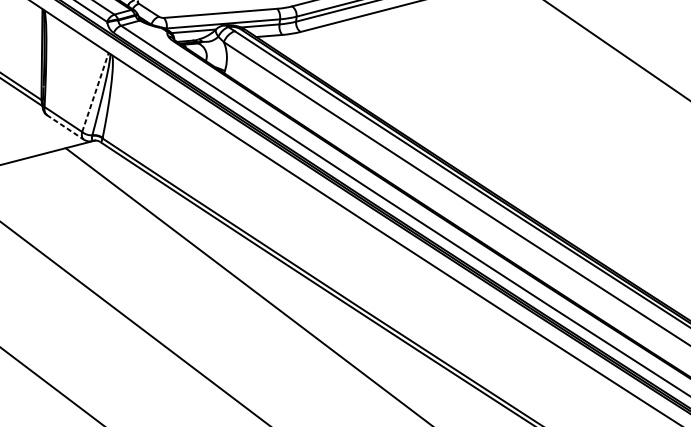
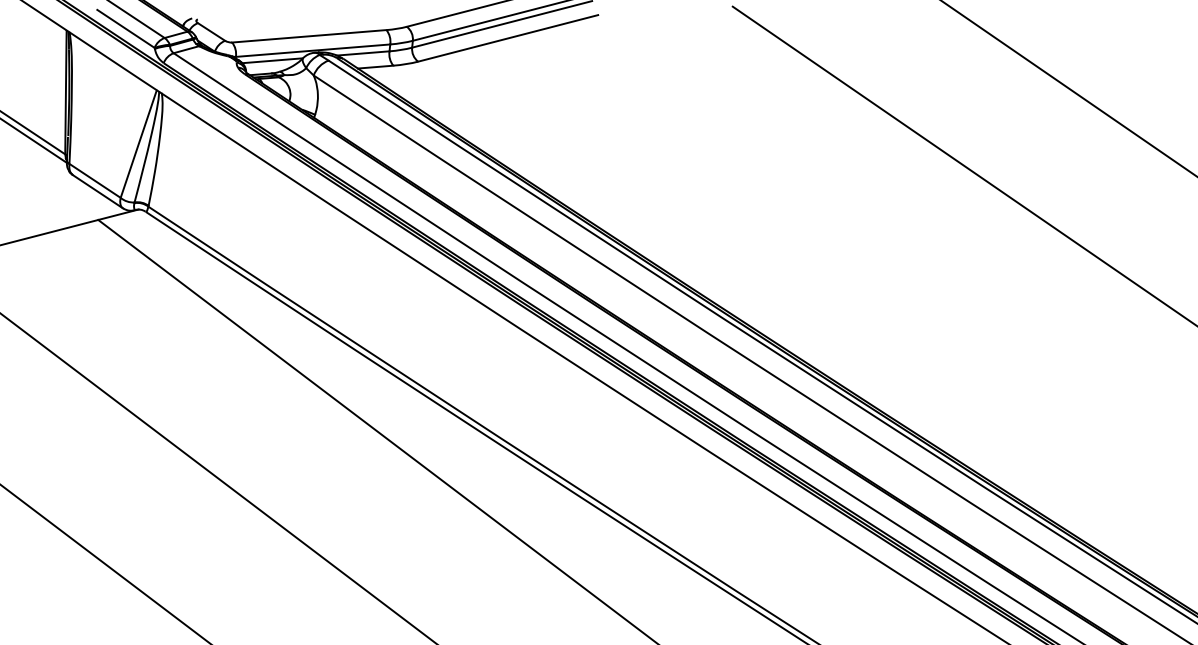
line: (95, 92) -> (139, 143), dashed -> solid
line: (65, 127) -> (98, 191), dashed -> solid

